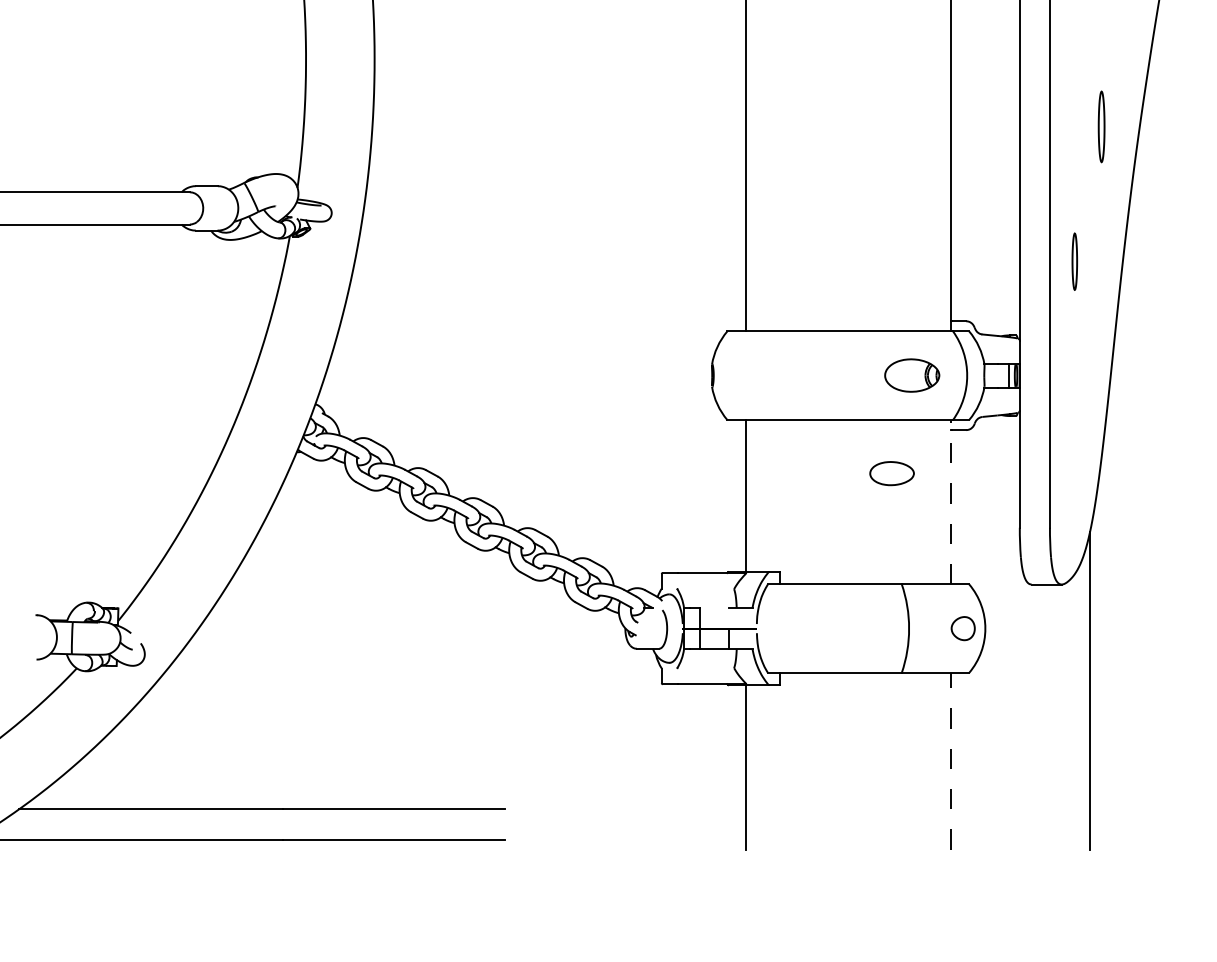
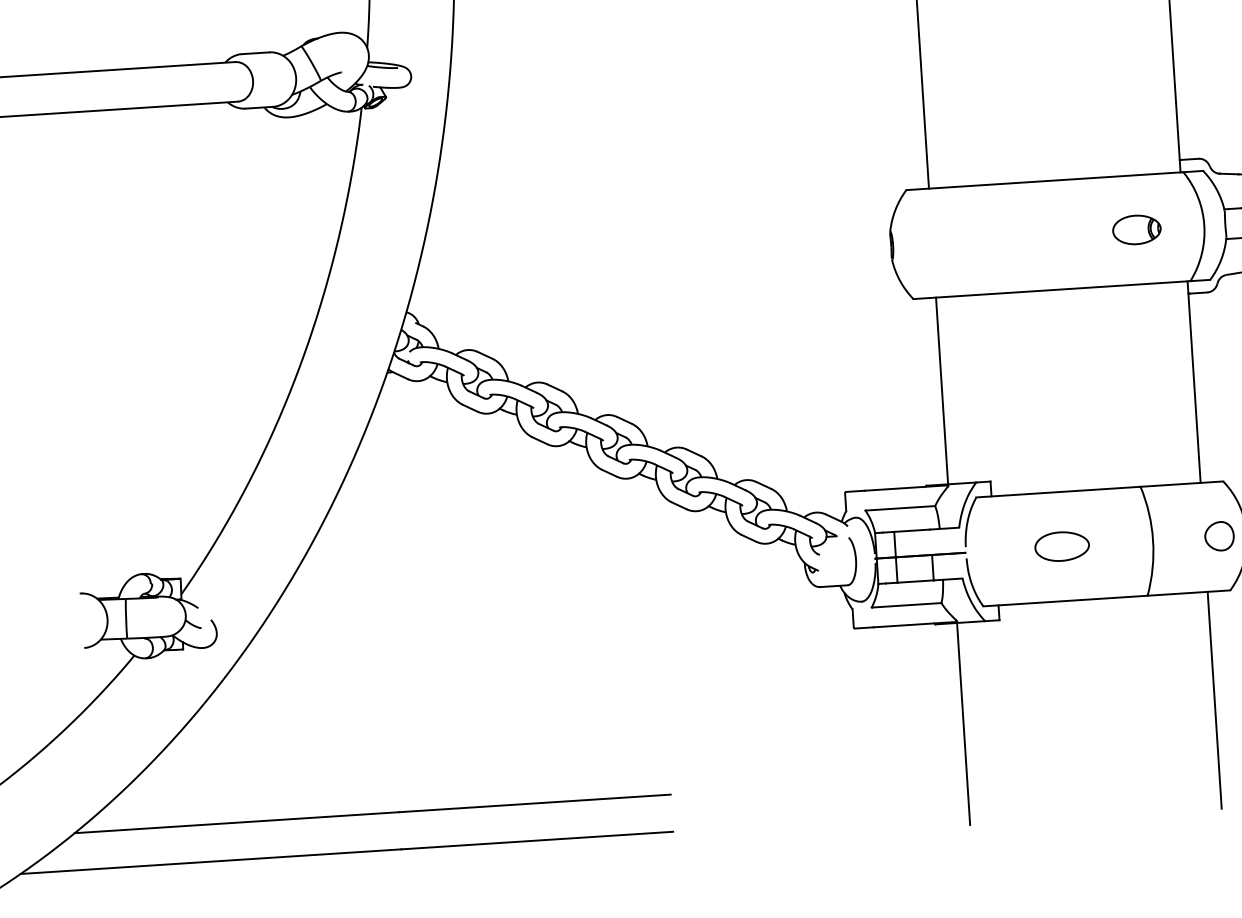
part: (912, 375) -> (1137, 229), size x0.71
part: (891, 473) -> (1061, 546), moved
line: (950, 501) -> (1193, 381), dashed -> solid
line: (706, 589) -> (901, 508), added
line: (713, 607) -> (911, 530), added
line: (706, 668) -> (907, 605), added
line: (950, 760) -> (1214, 699), dashed -> solid

